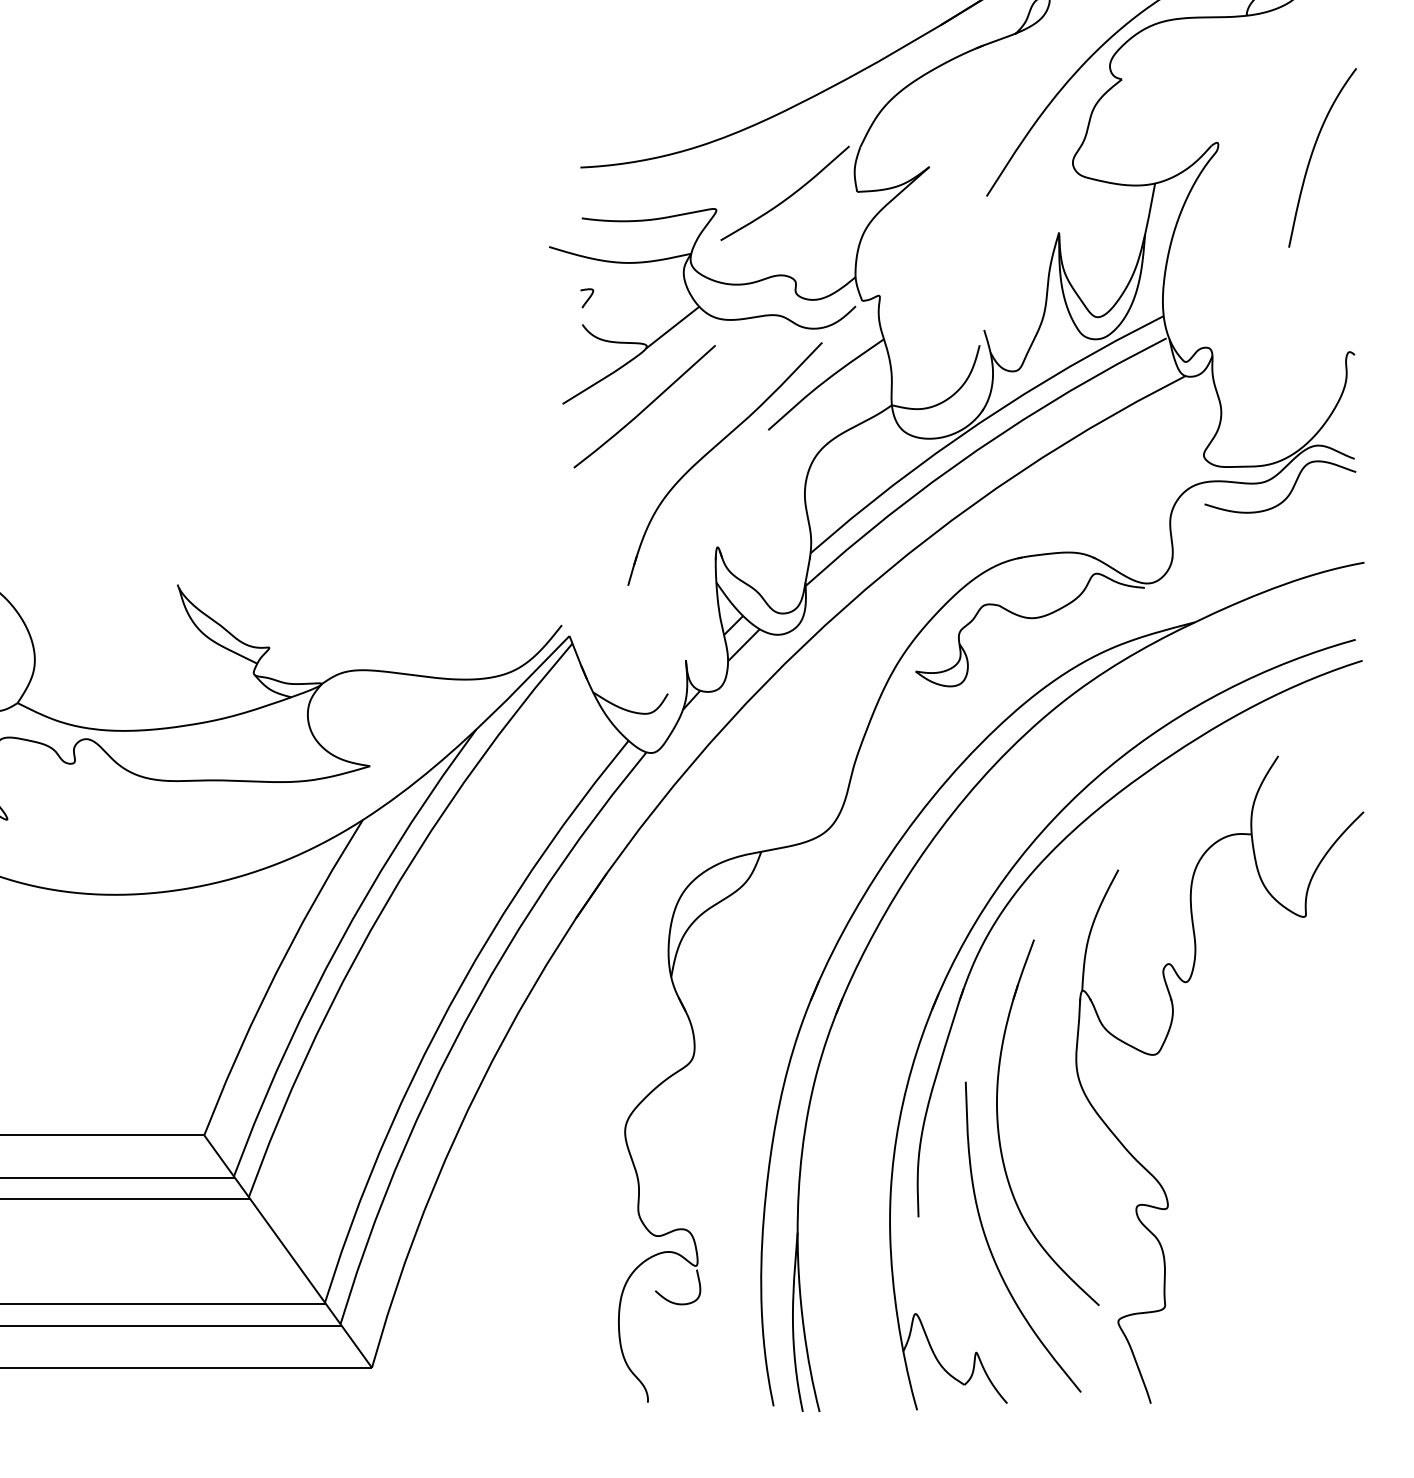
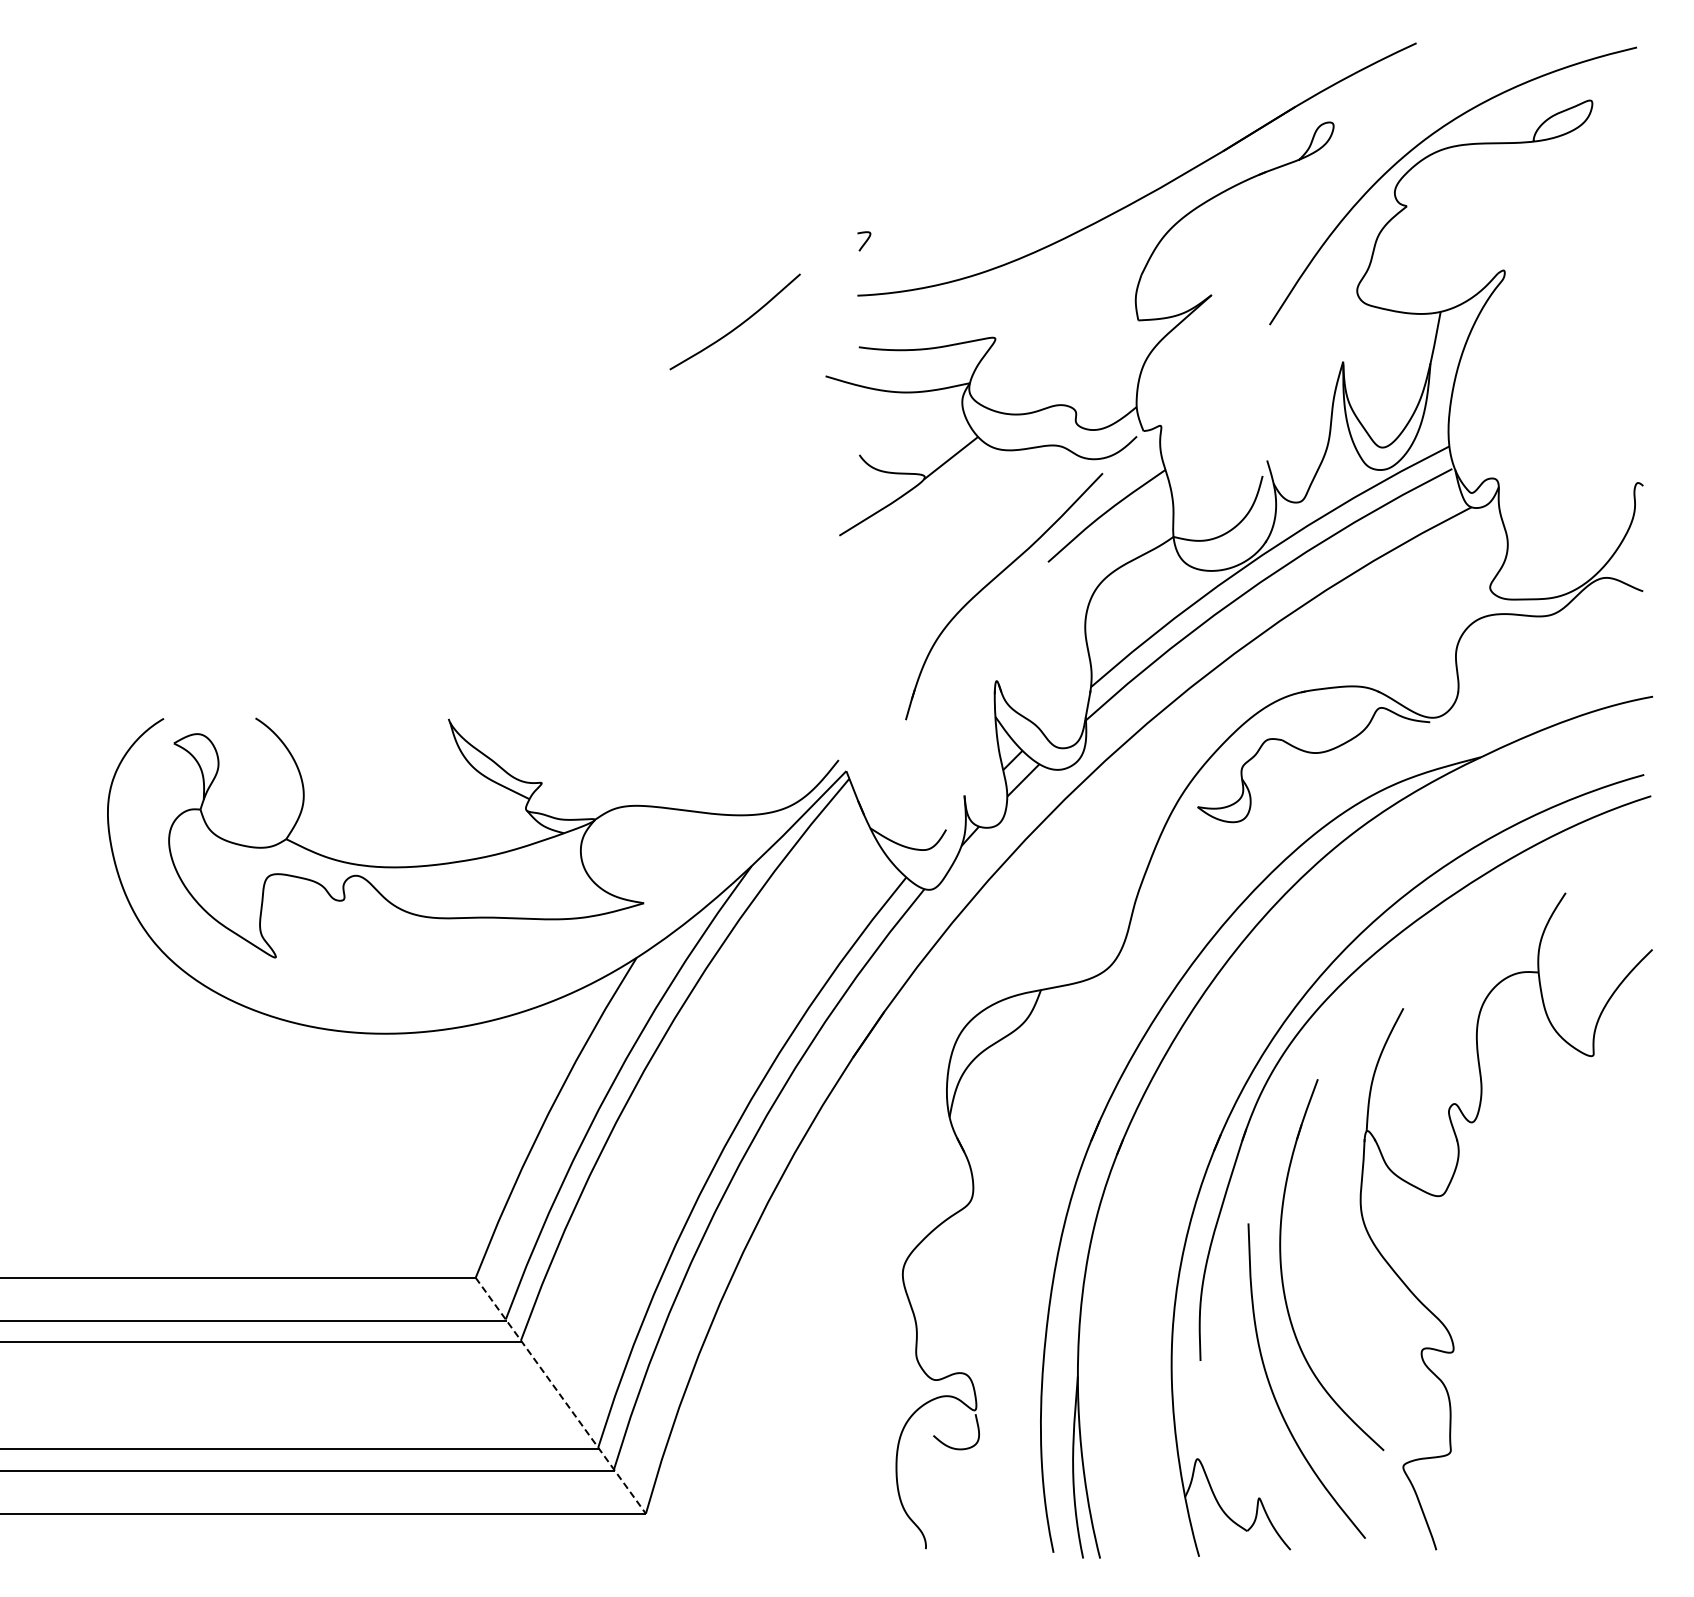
curve: (1312, 155) -> (1600, 283), removed
curve: (786, 197) -> (736, 326), moved
curve: (588, 298) -> (865, 241), moved
line: (644, 407) -> (922, 539), removed
curve: (1289, 491) -> (1577, 624), removed
line: (288, 1252) -> (561, 1396), solid -> dashed

